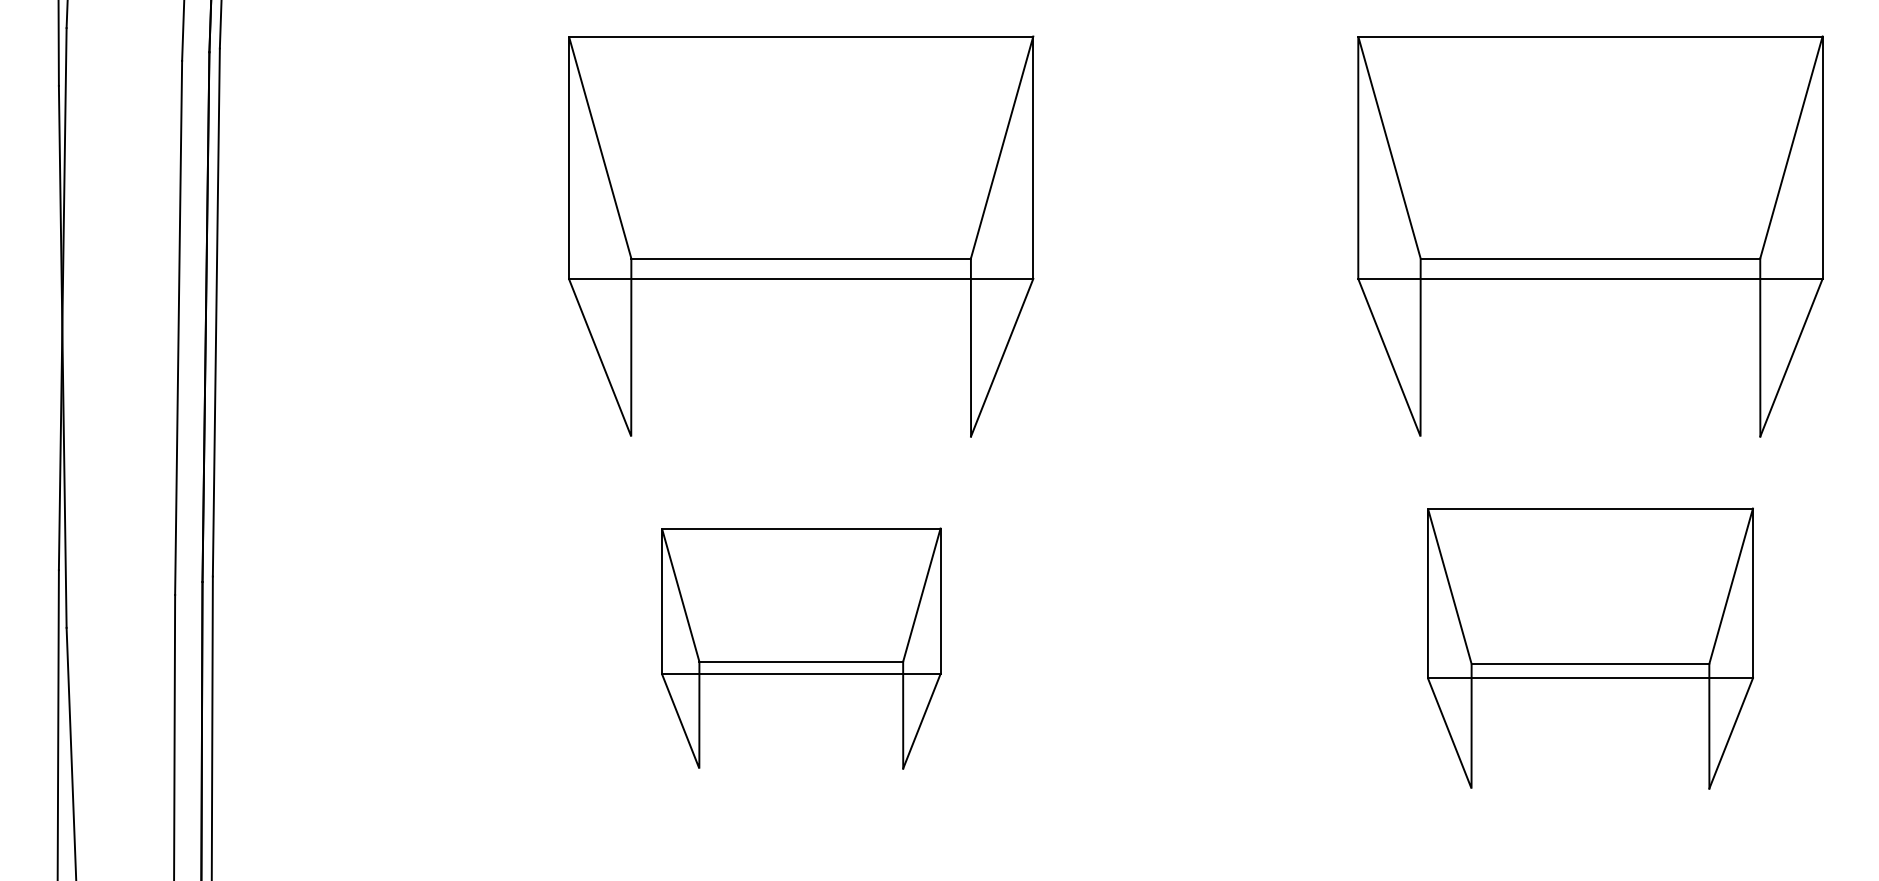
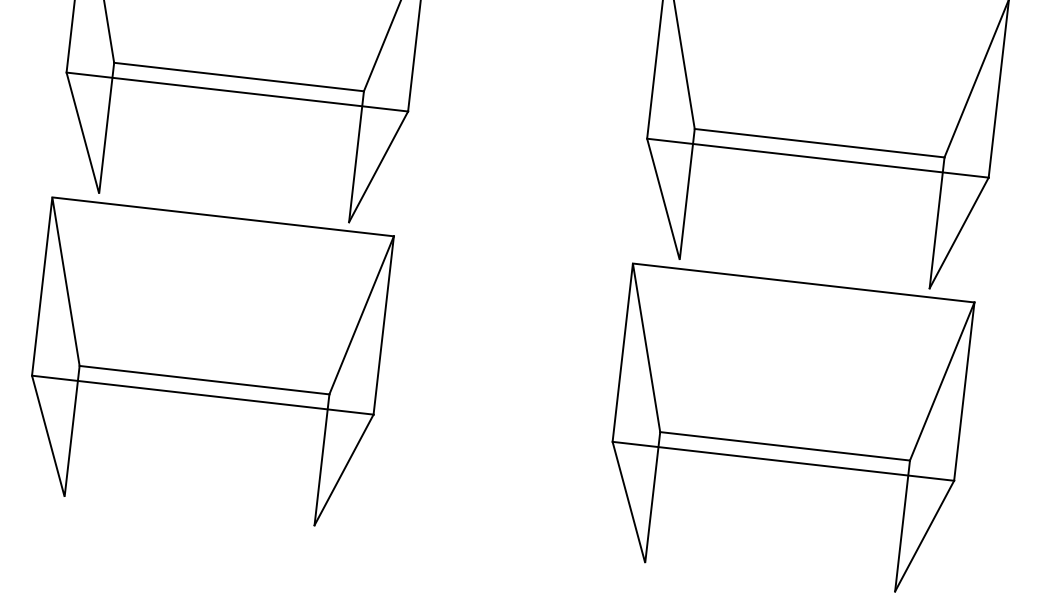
part: (801, 648) -> (206, 363), size x1.67
part: (1590, 648) -> (786, 430), size x1.43

